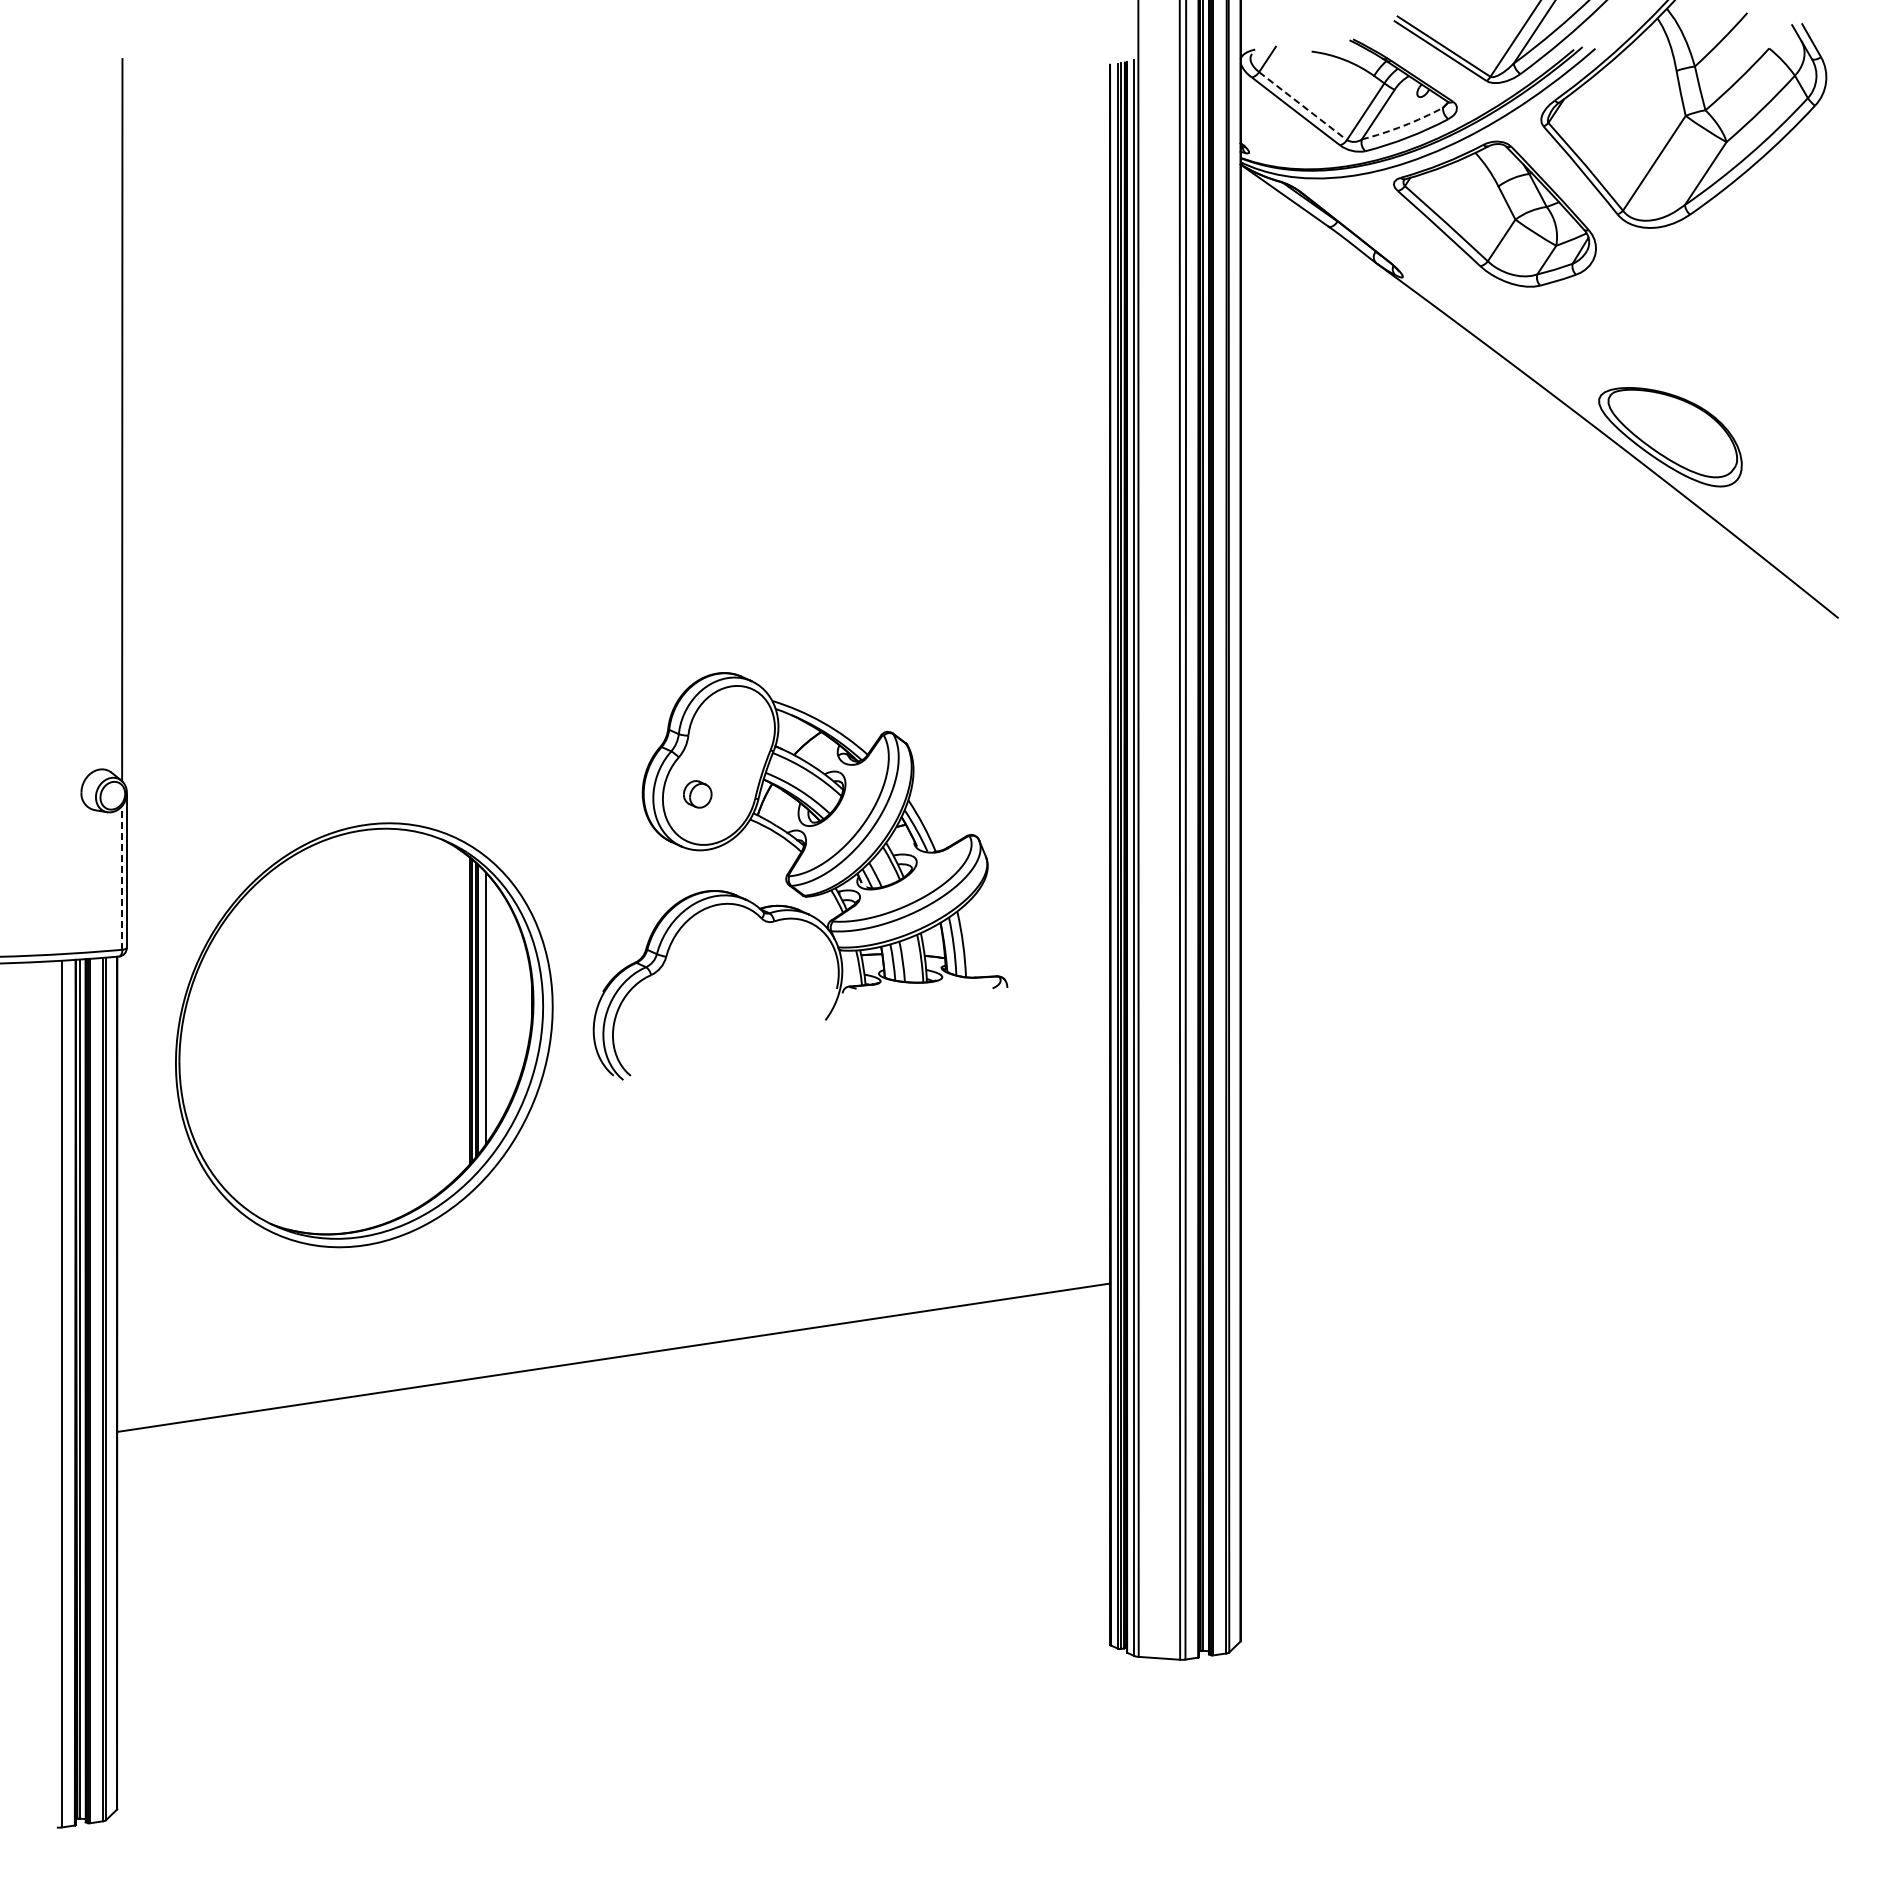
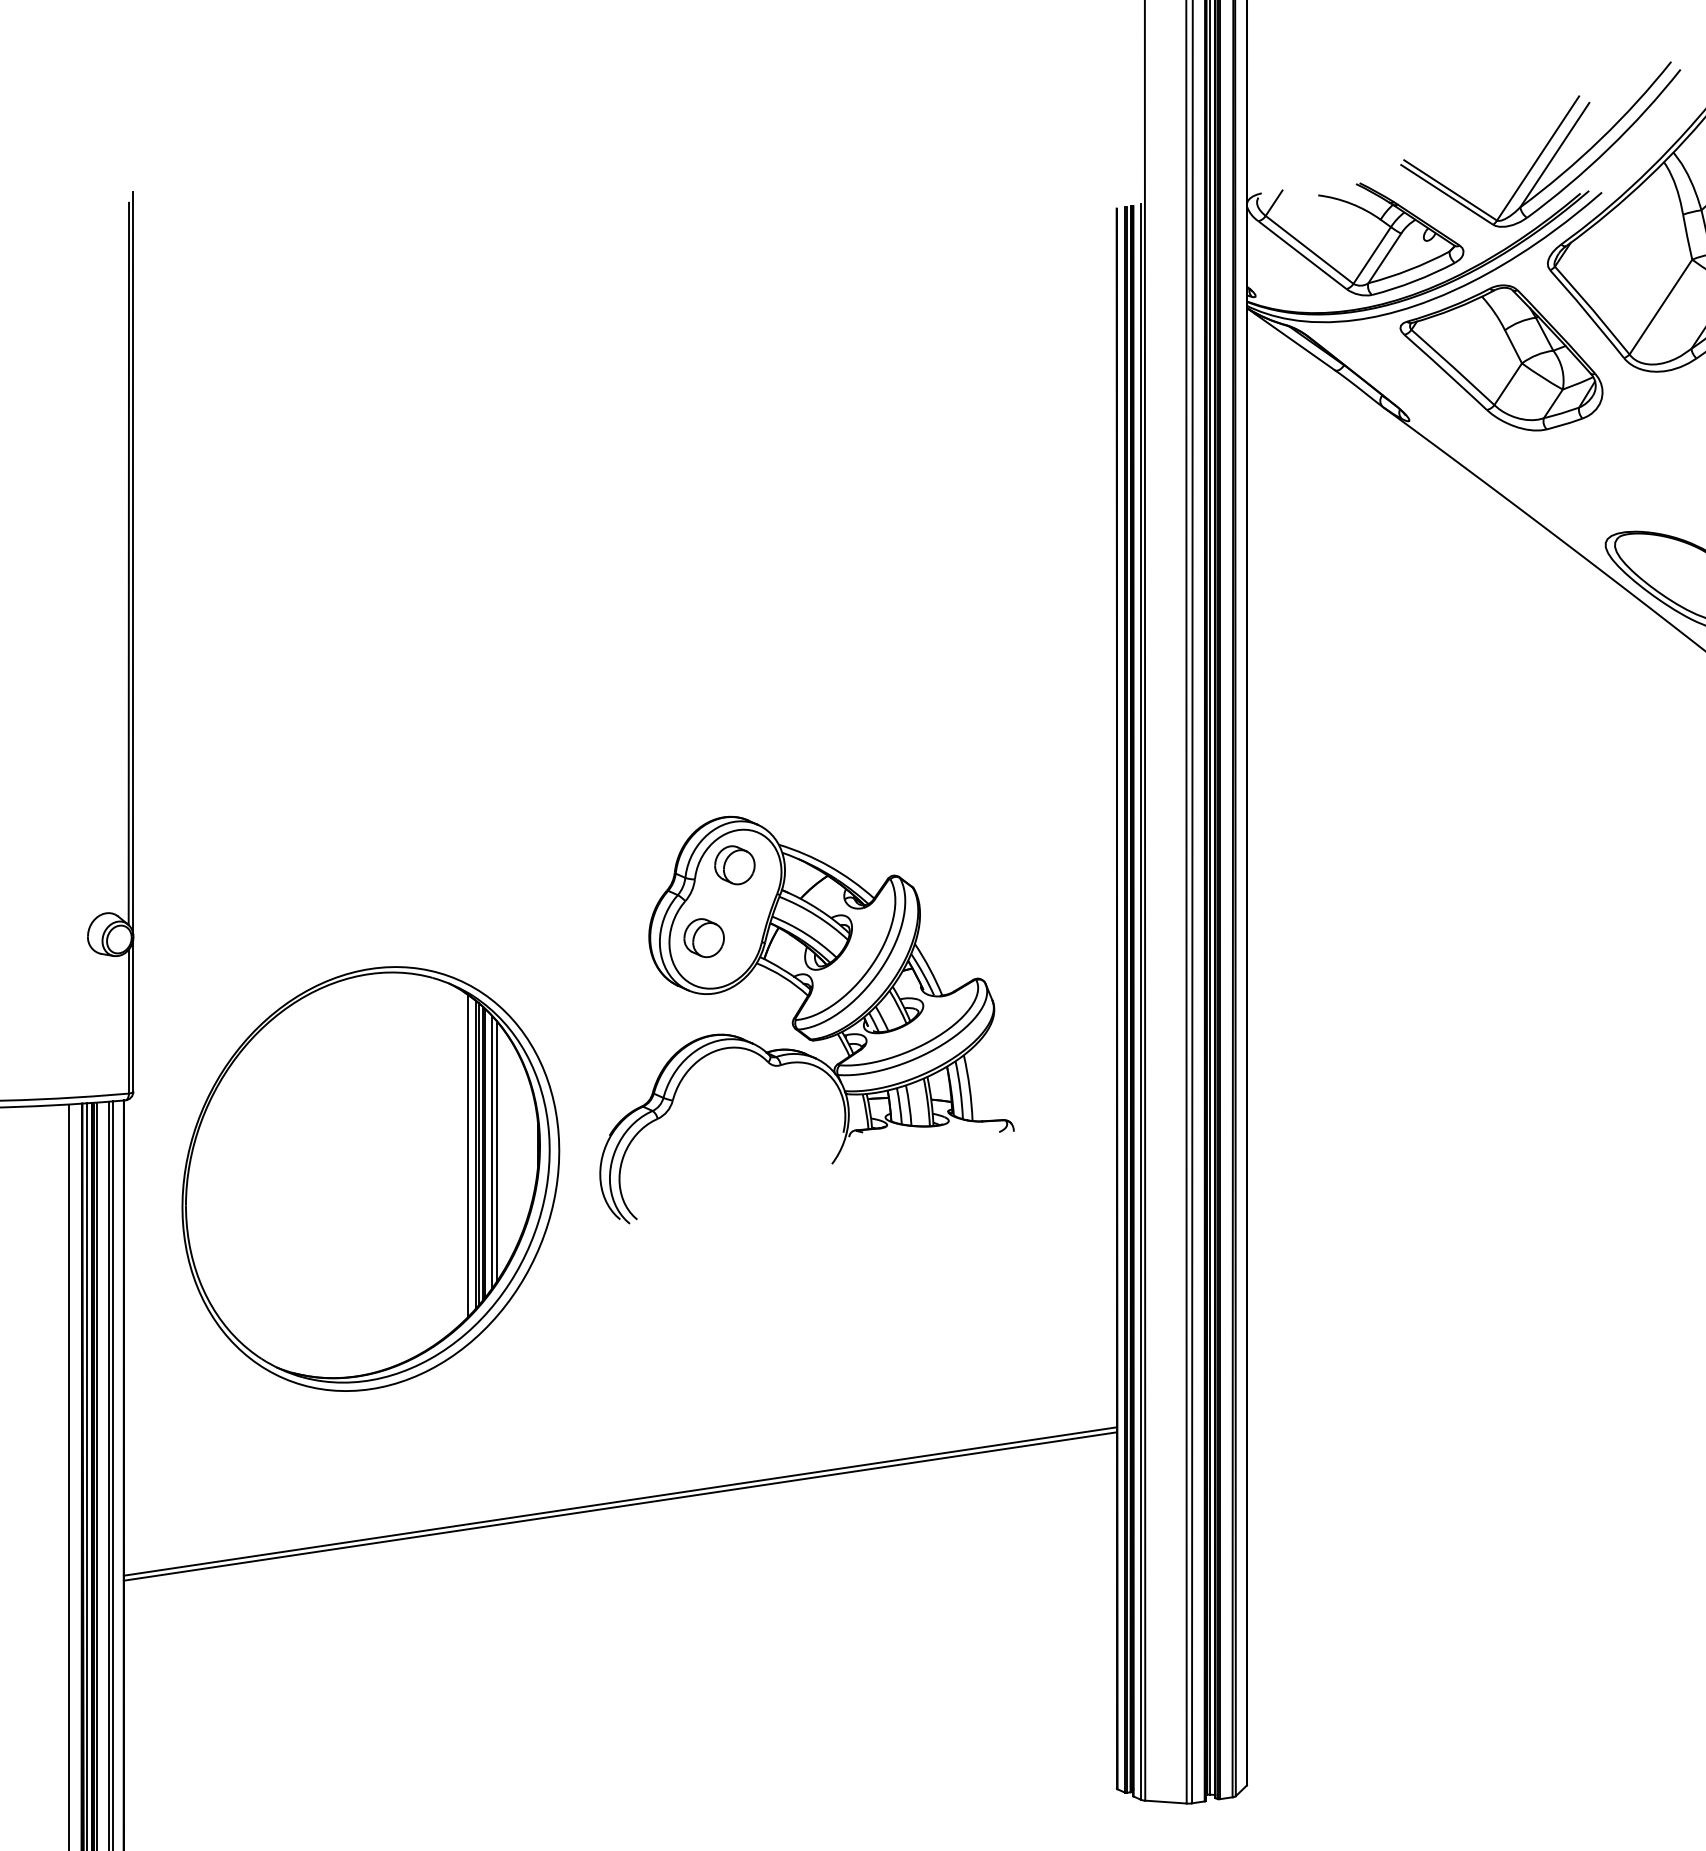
line: (1303, 106) -> (1310, 250), dashed -> solid
arc: (1403, 125) -> (1410, 269), dashed -> solid
line: (126, 419) -> (133, 563), added
part: (727, 721) -> (734, 865), added
part: (697, 794) -> (704, 938), size x1.43
line: (122, 877) -> (129, 1021), dashed -> solid
line: (490, 1007) -> (497, 1151), added
line: (461, 1012) -> (468, 1156), added
line: (613, 1362) -> (620, 1506), added

